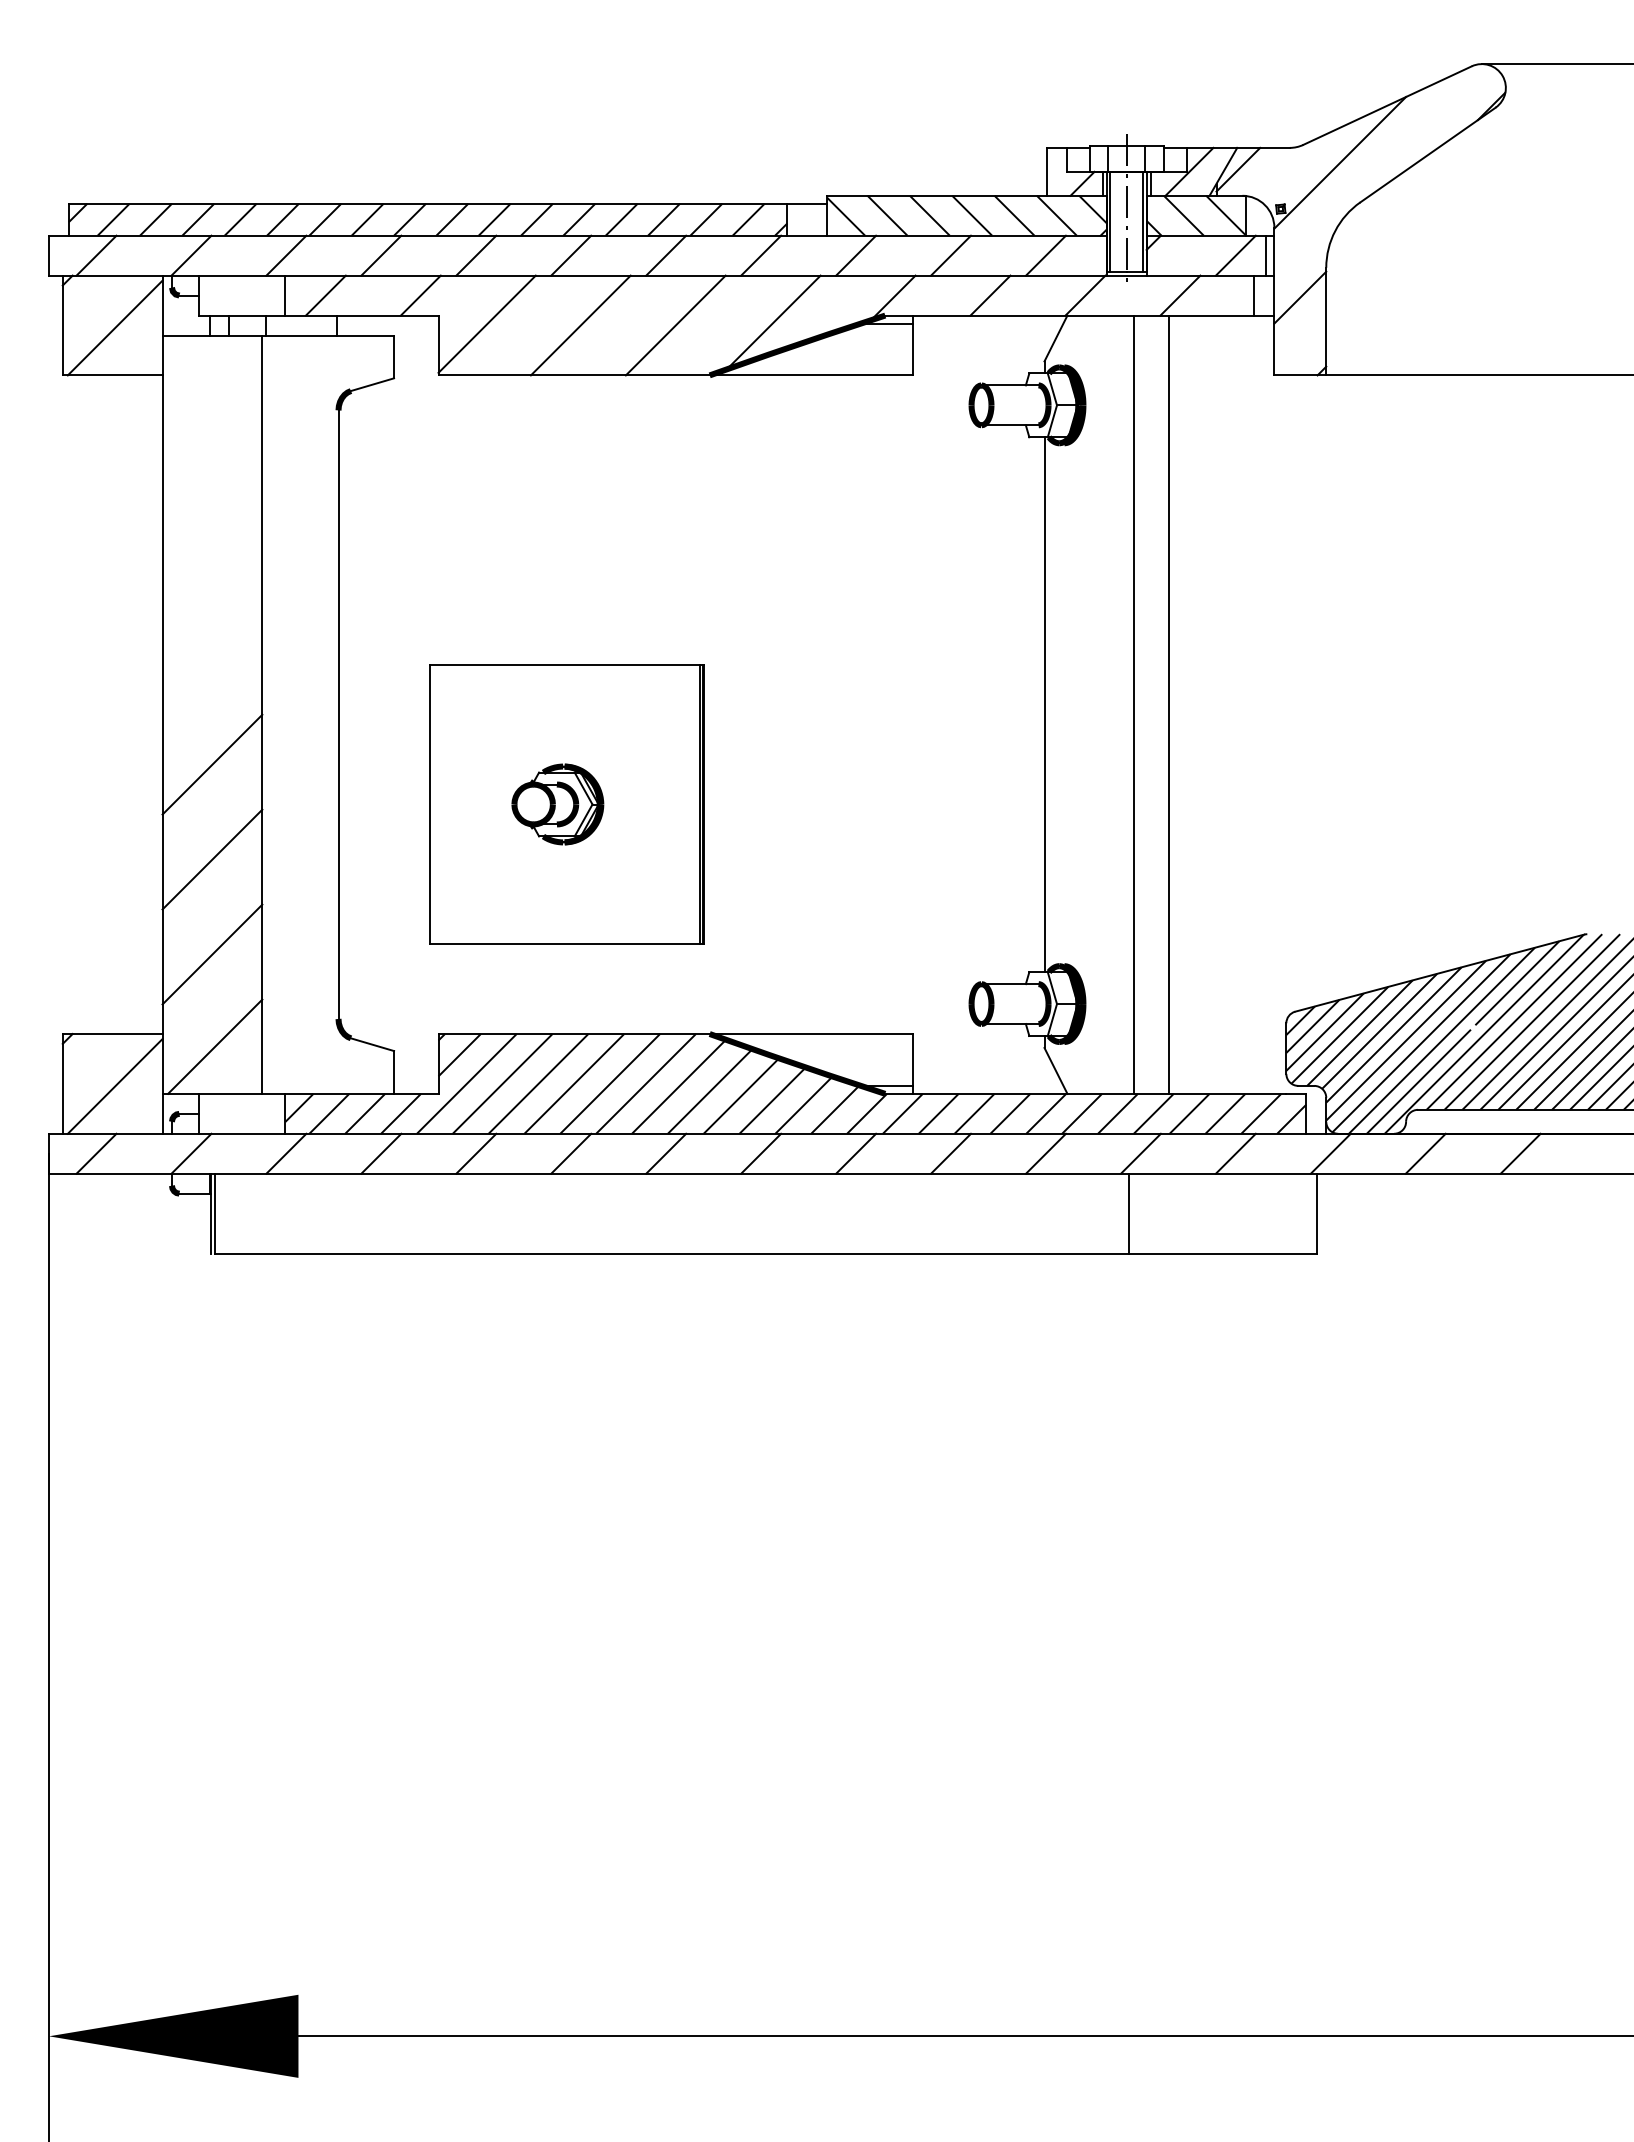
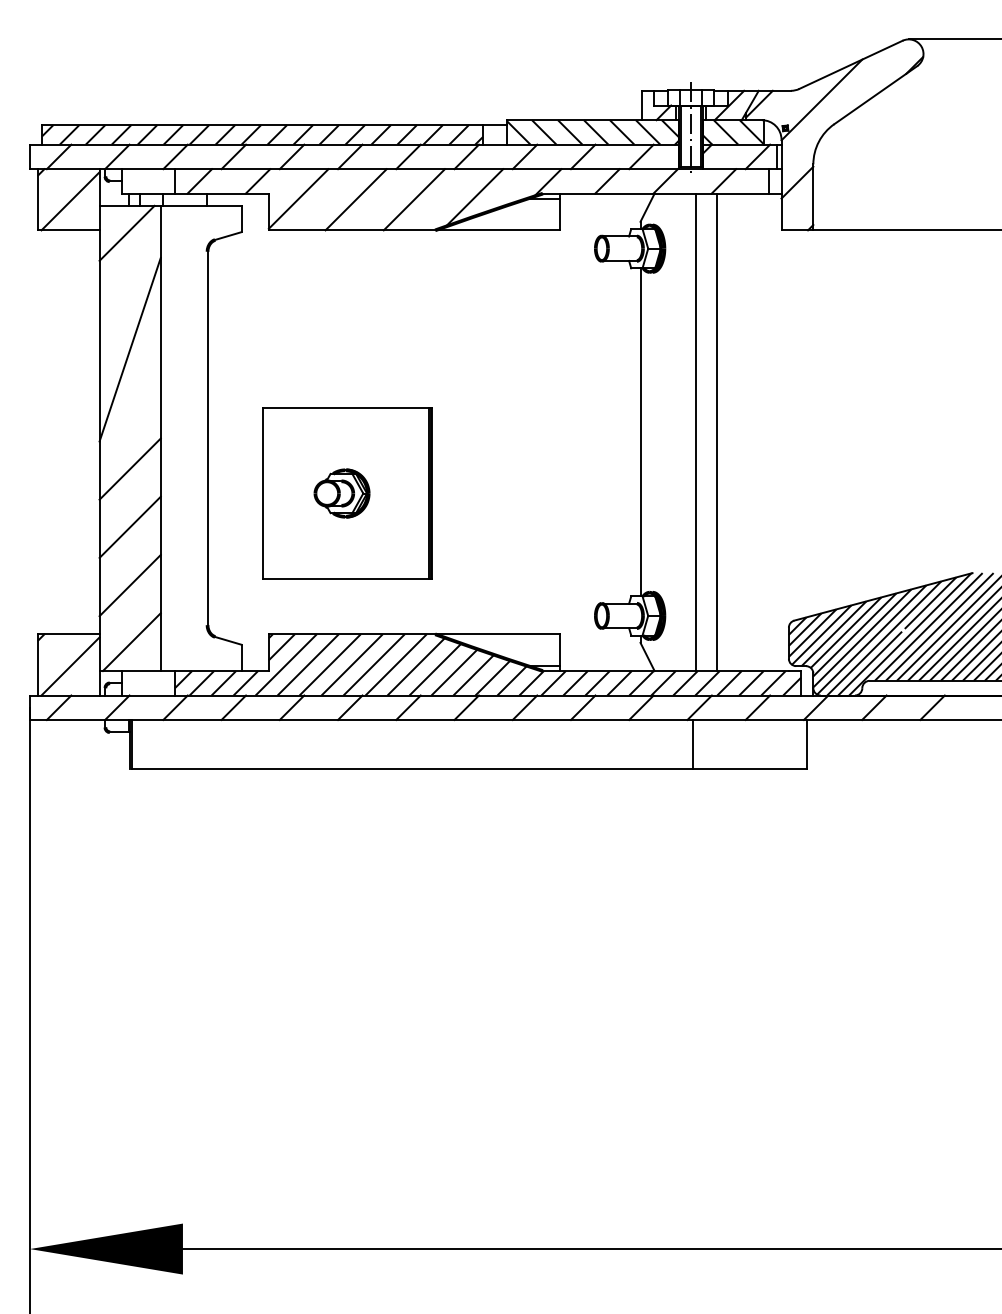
line: (206, 378) -> (126, 232), added
line: (211, 569) -> (129, 349), added

